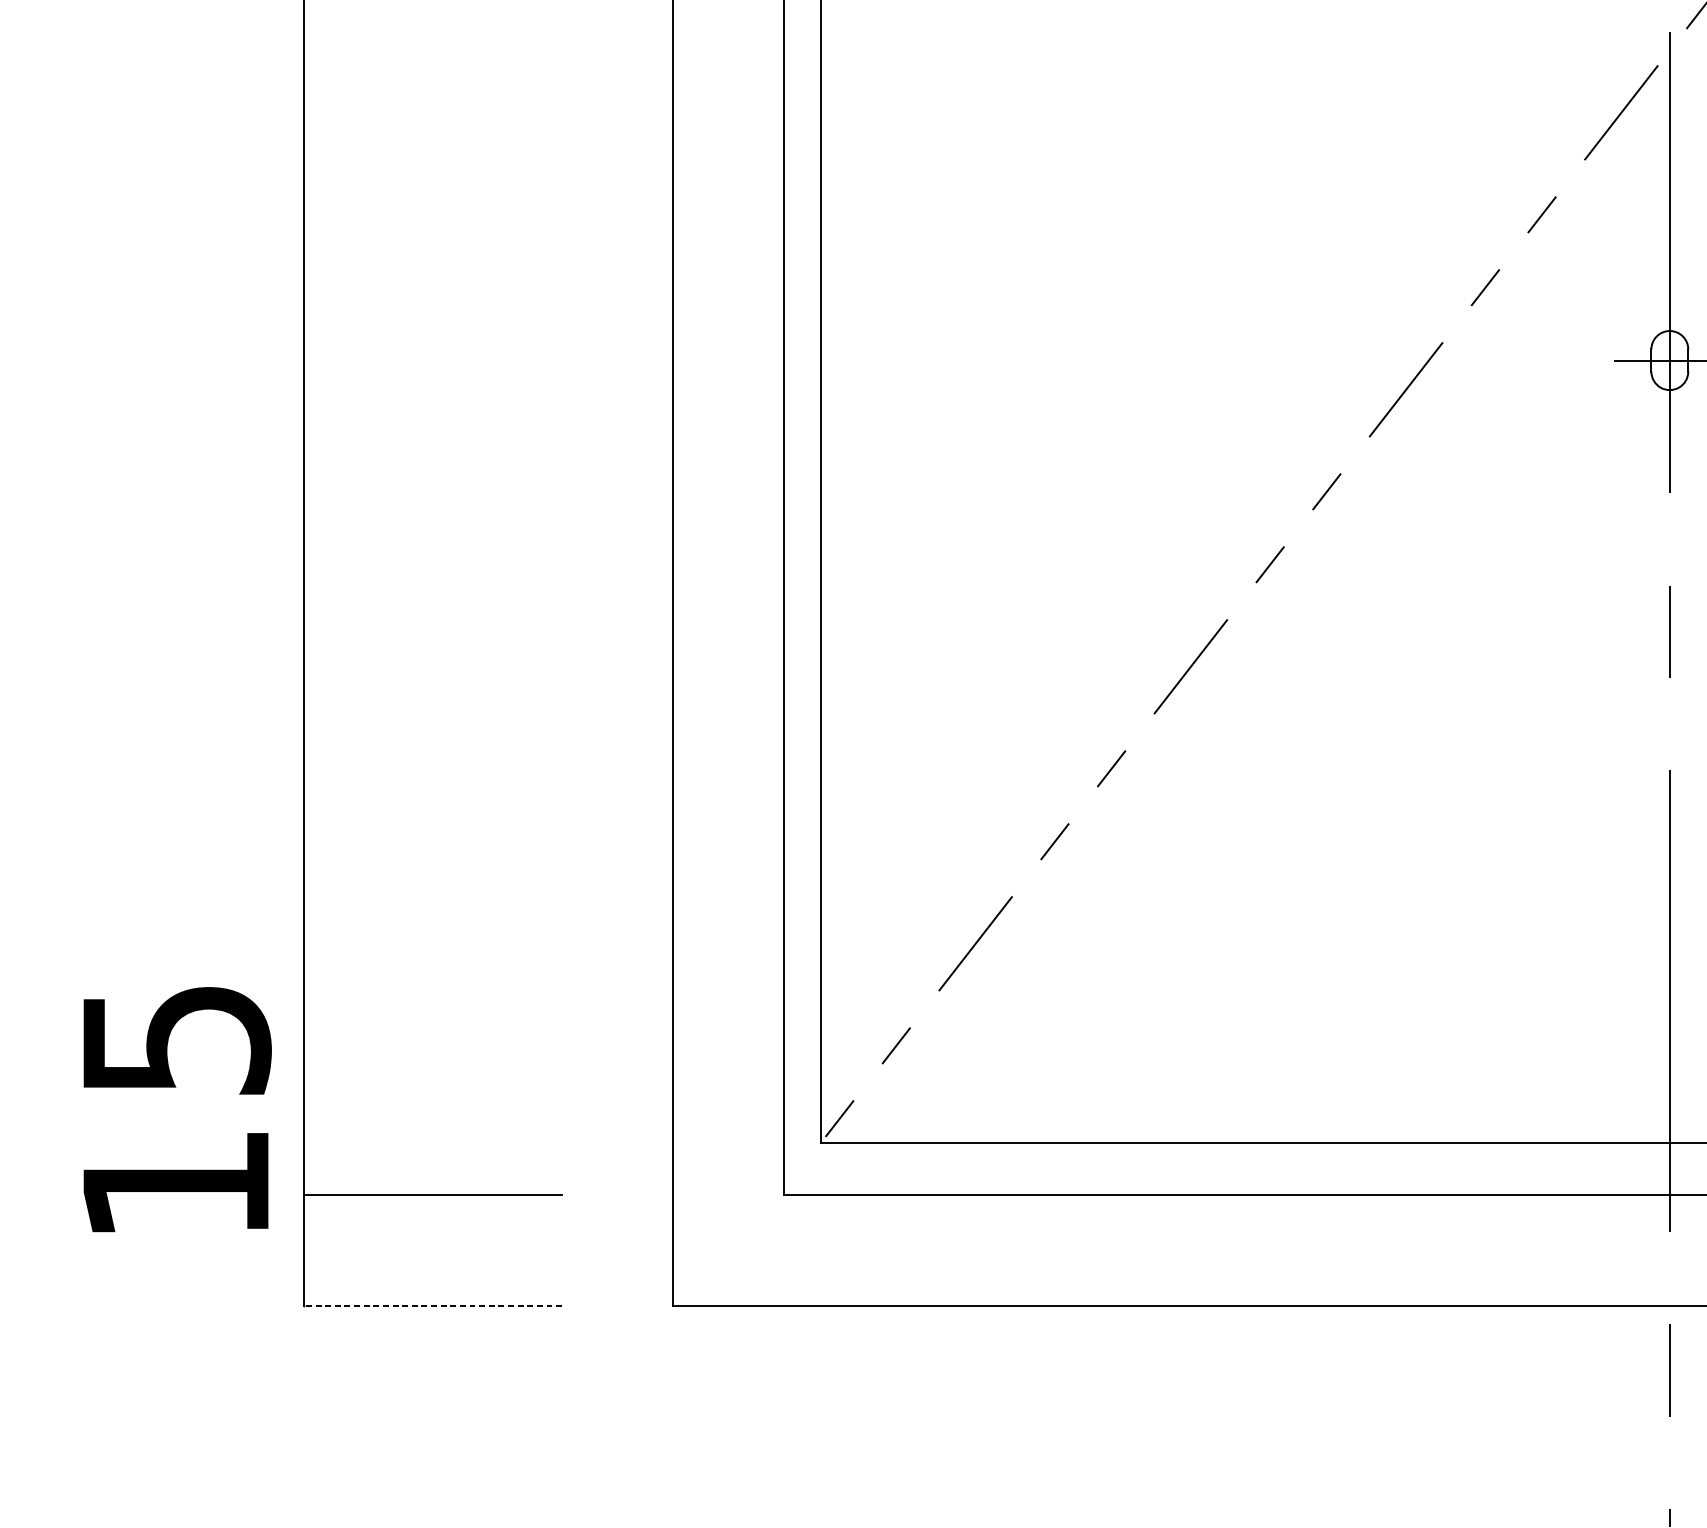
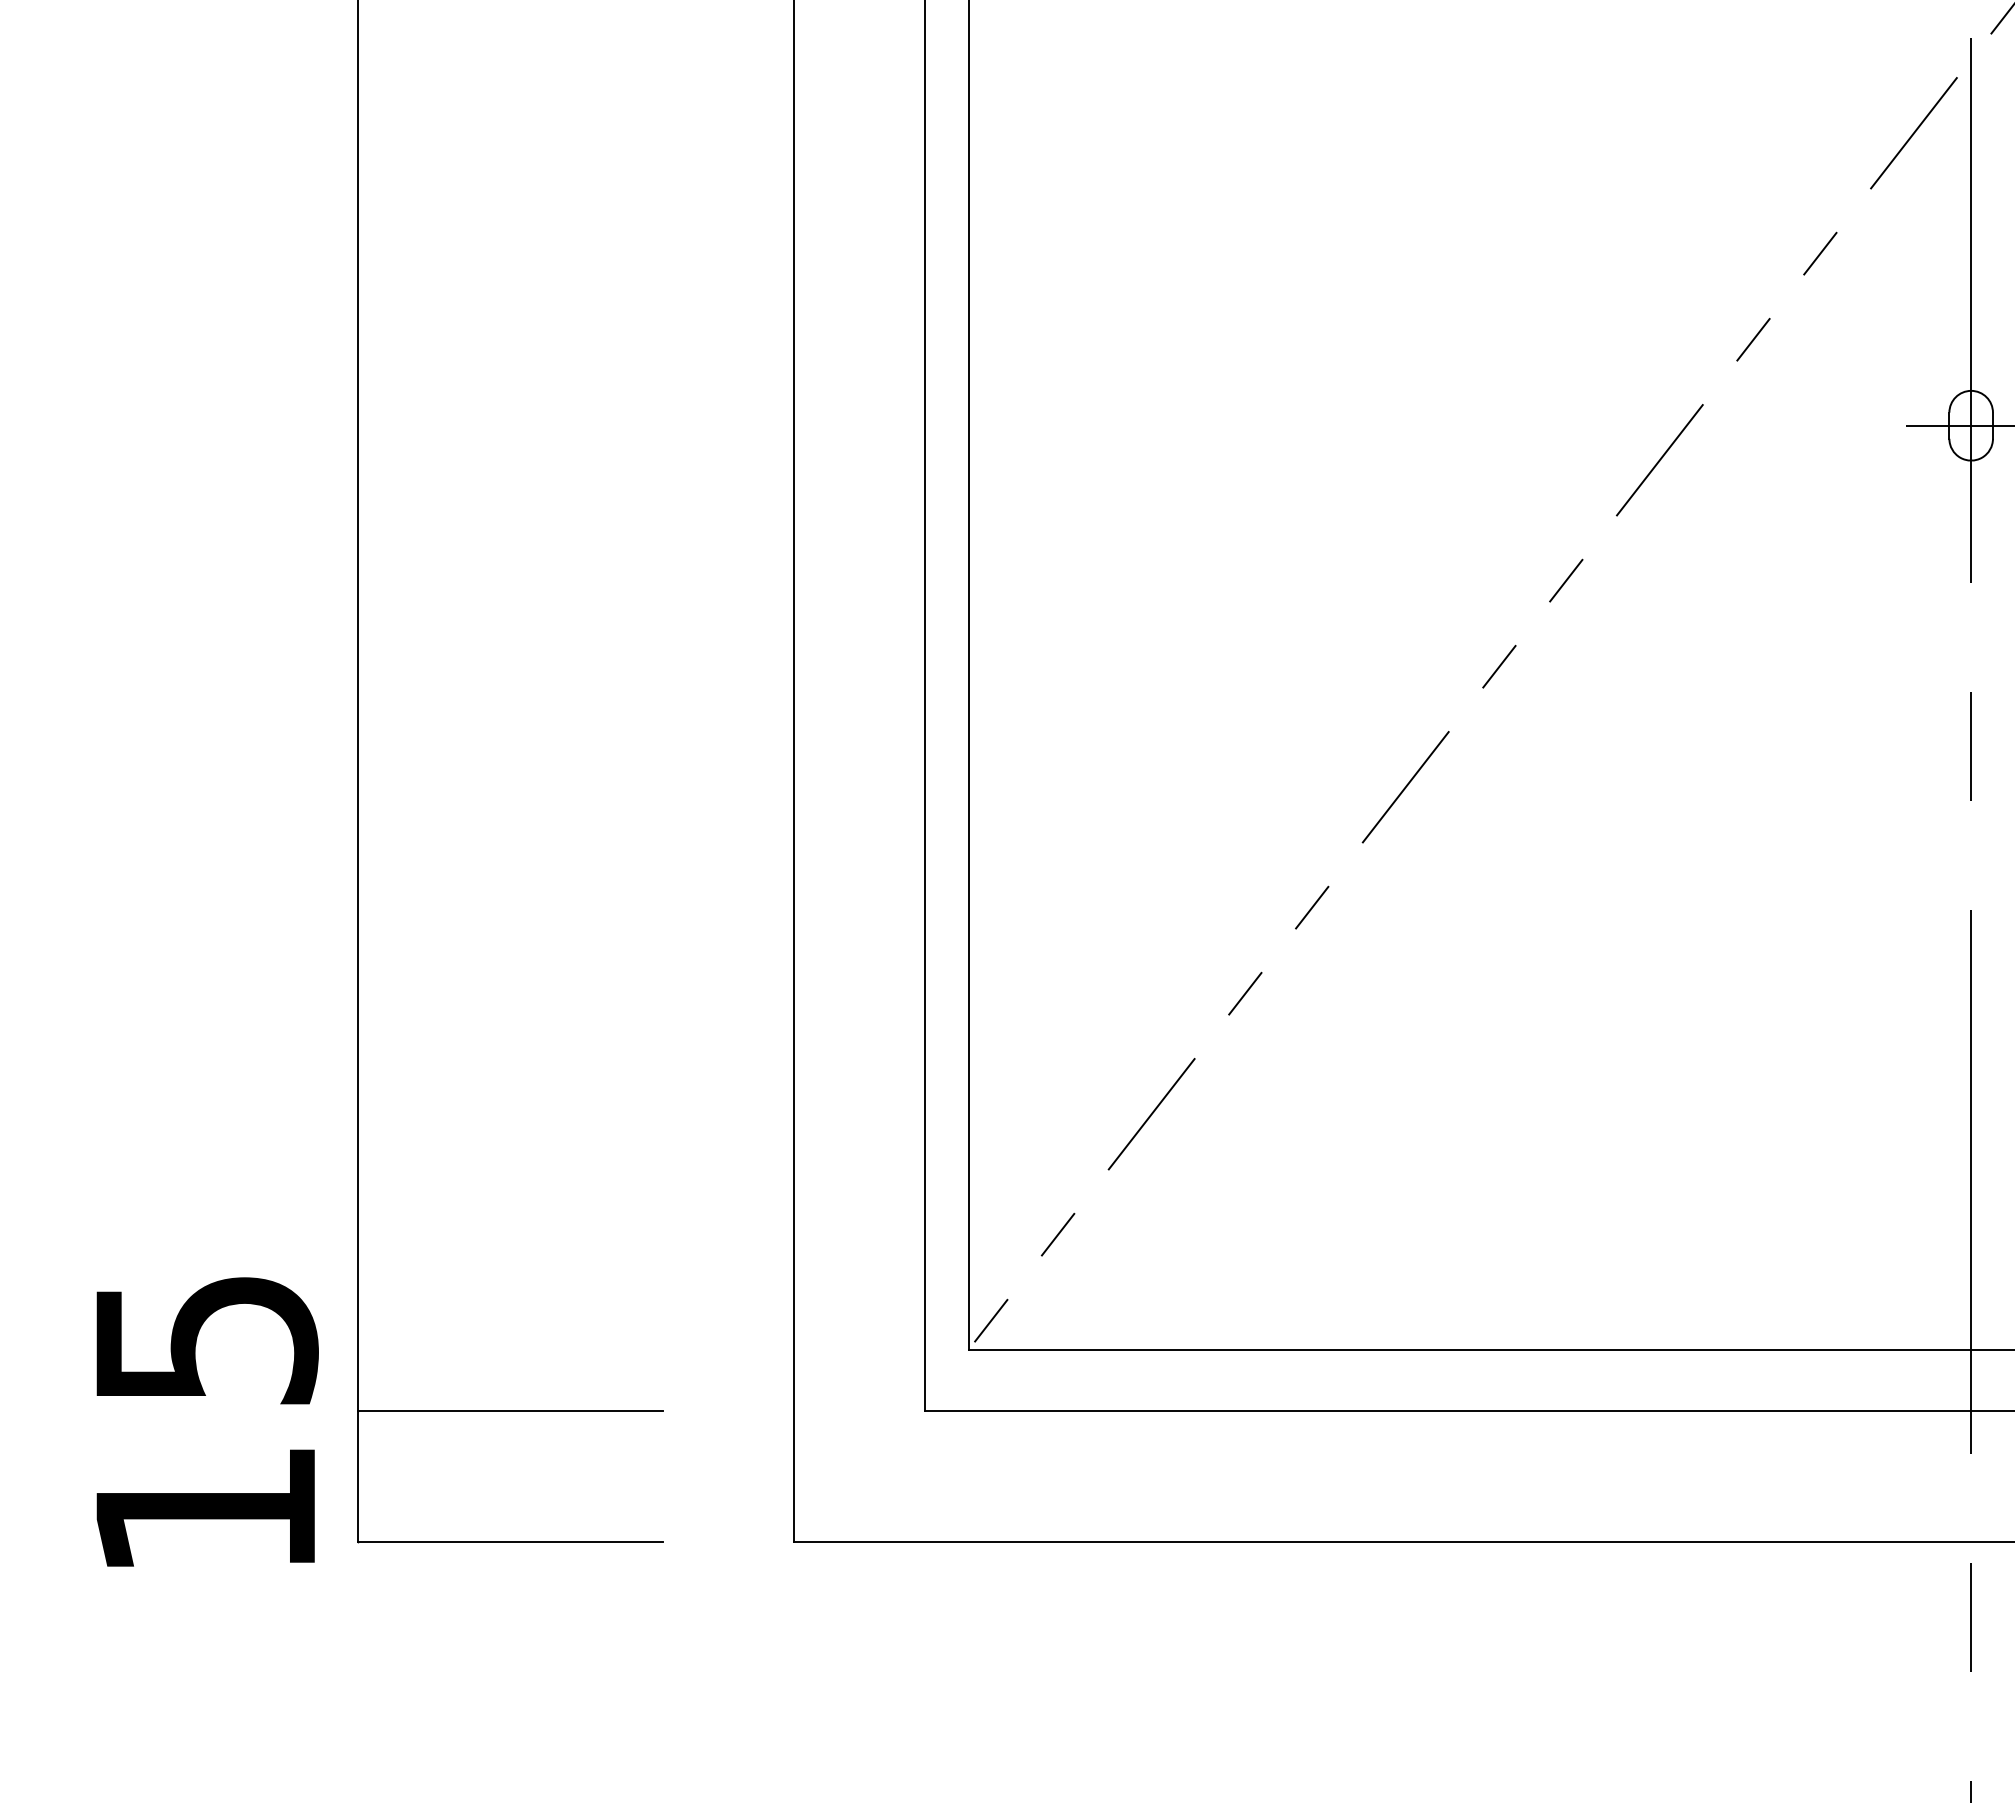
text: (177, 1109) -> (207, 1421), moved
line: (432, 1305) -> (510, 1541), dashed -> solid

